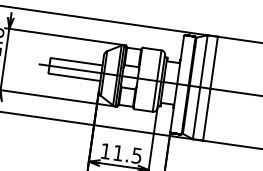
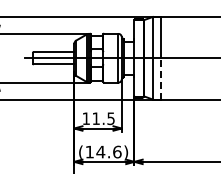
line: (206, 114) -> (160, 78), solid -> dashed

